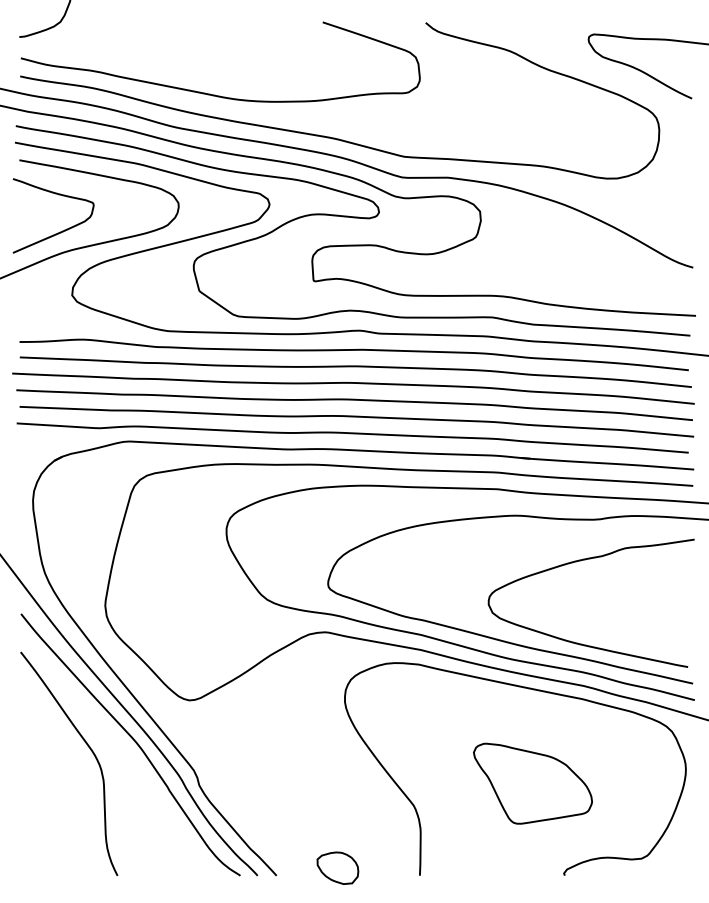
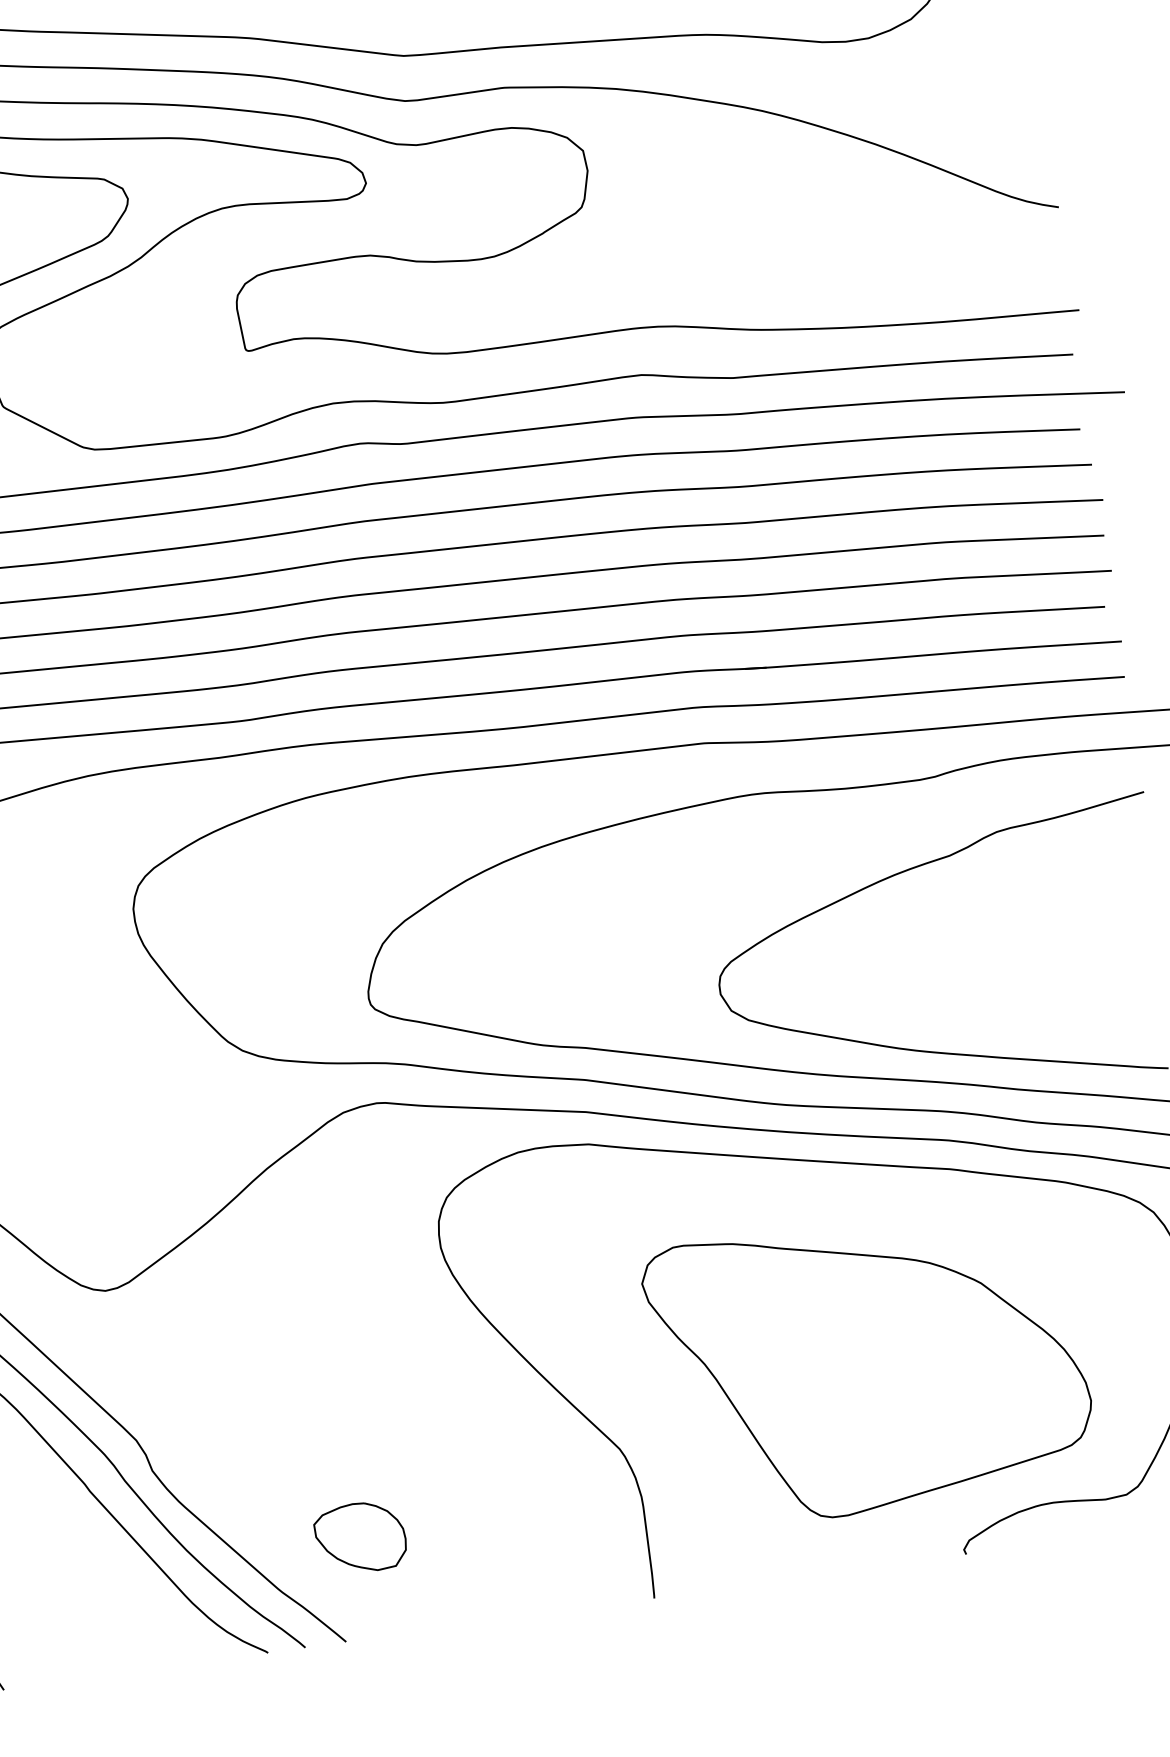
part: (532, 783) -> (868, 1365), size x1.67
part: (337, 867) -> (359, 1536), moved

